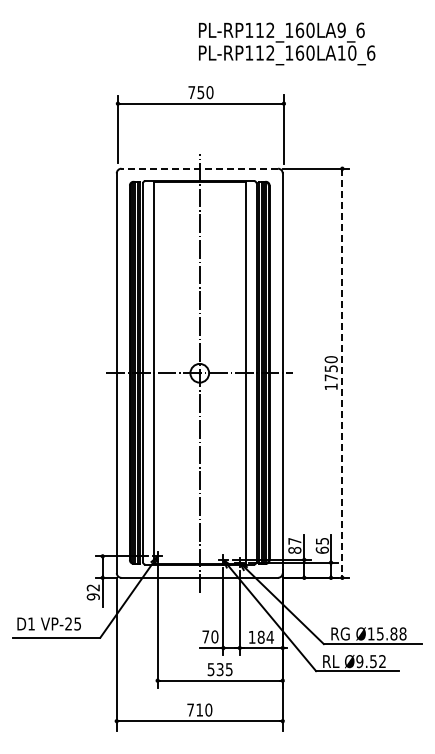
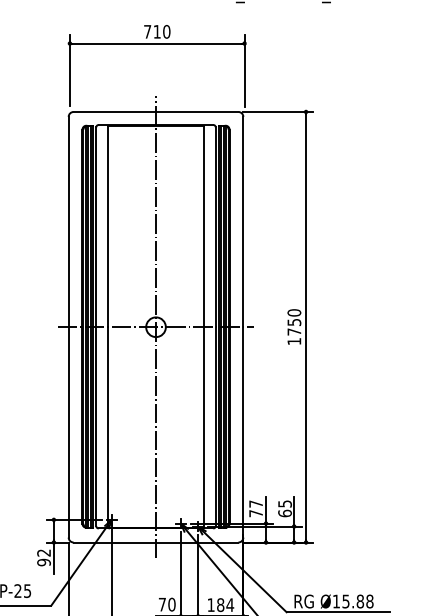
text: (200, 92) -> (156, 31), 750 -> 710
line: (199, 168) -> (155, 111), dashed -> solid
line: (342, 373) -> (306, 327), dashed -> solid
text: (294, 549) -> (255, 512), 87 -> 77

